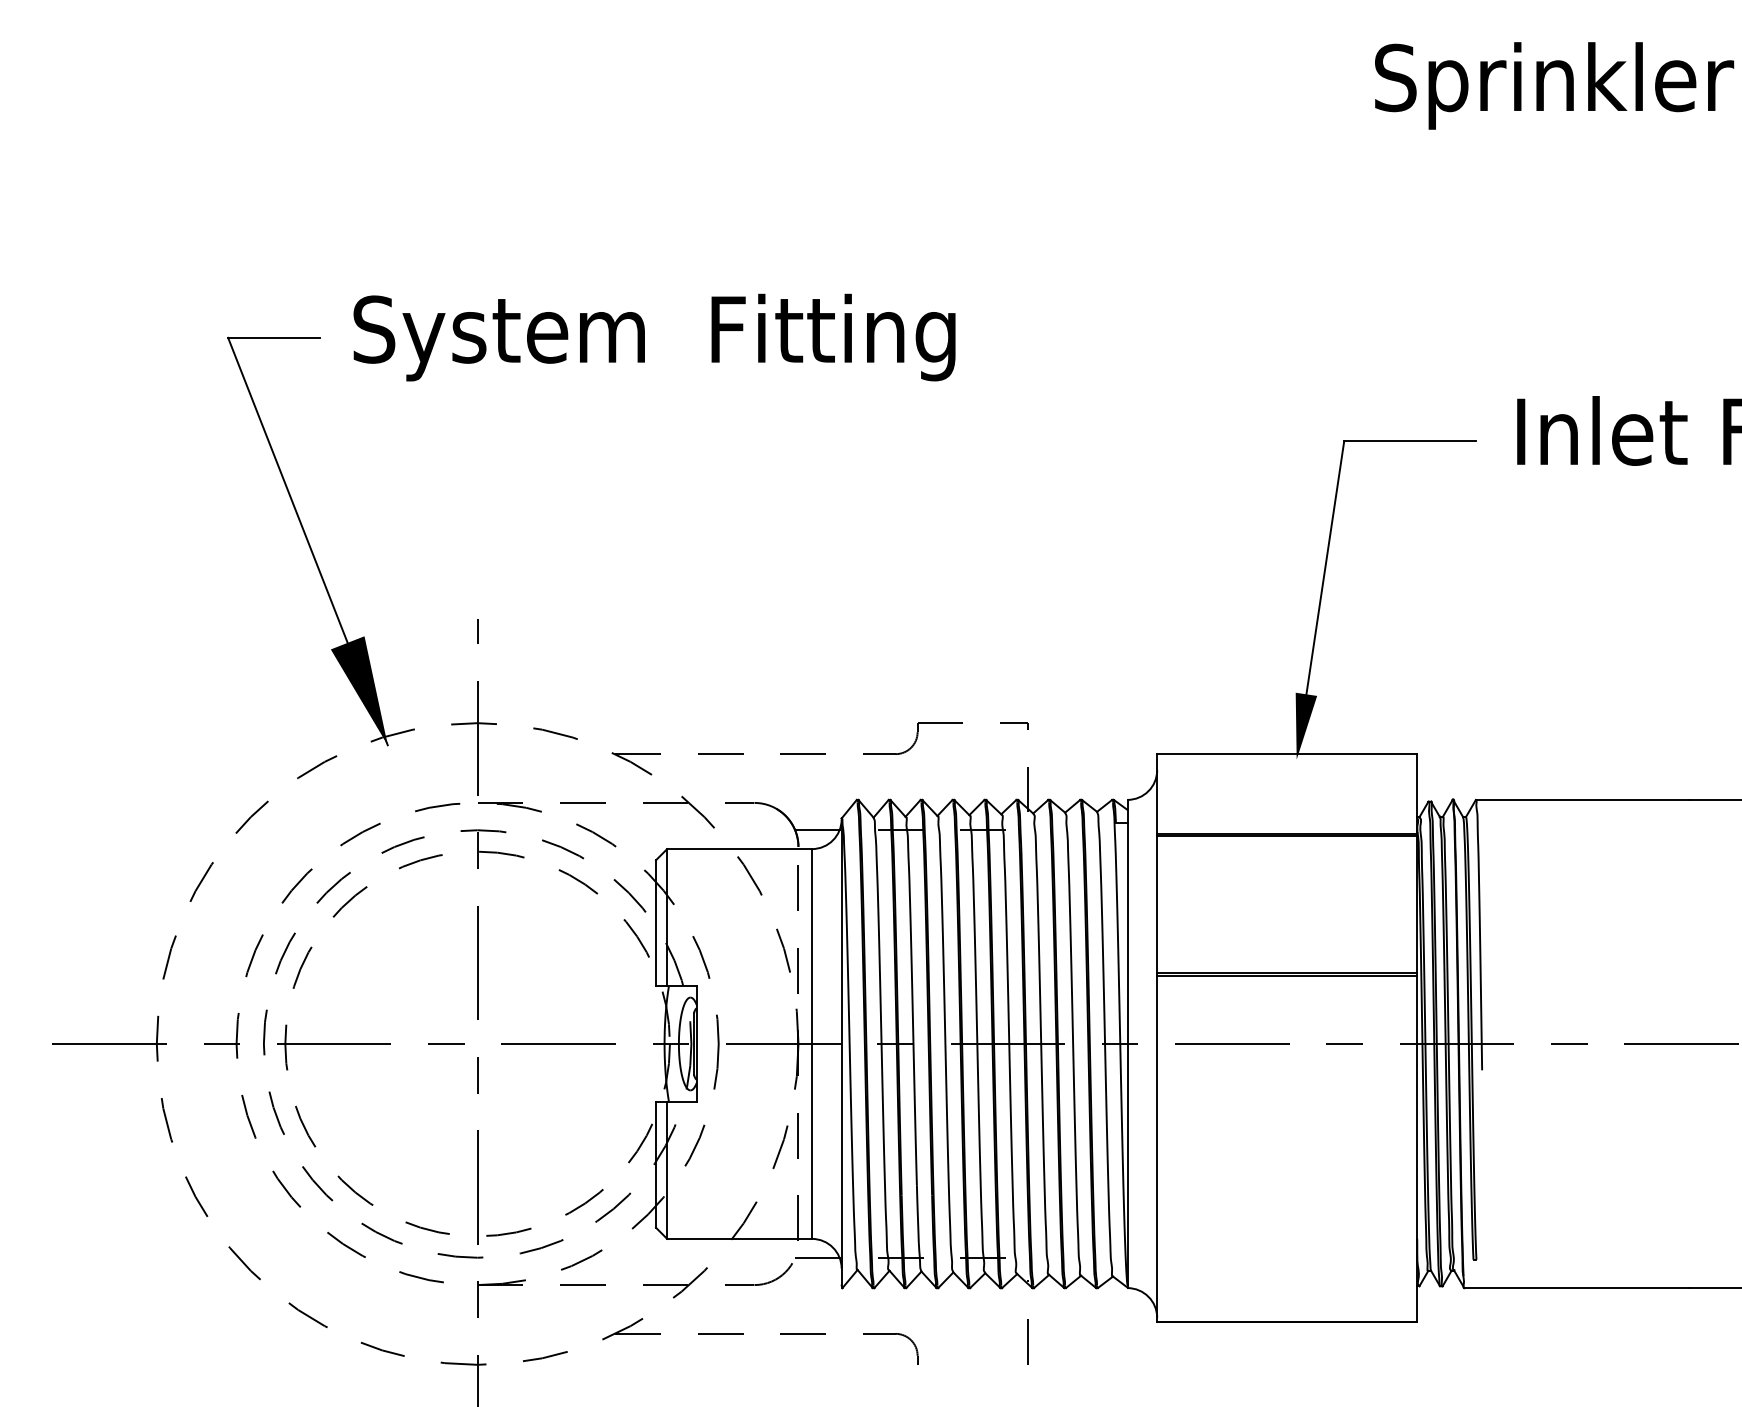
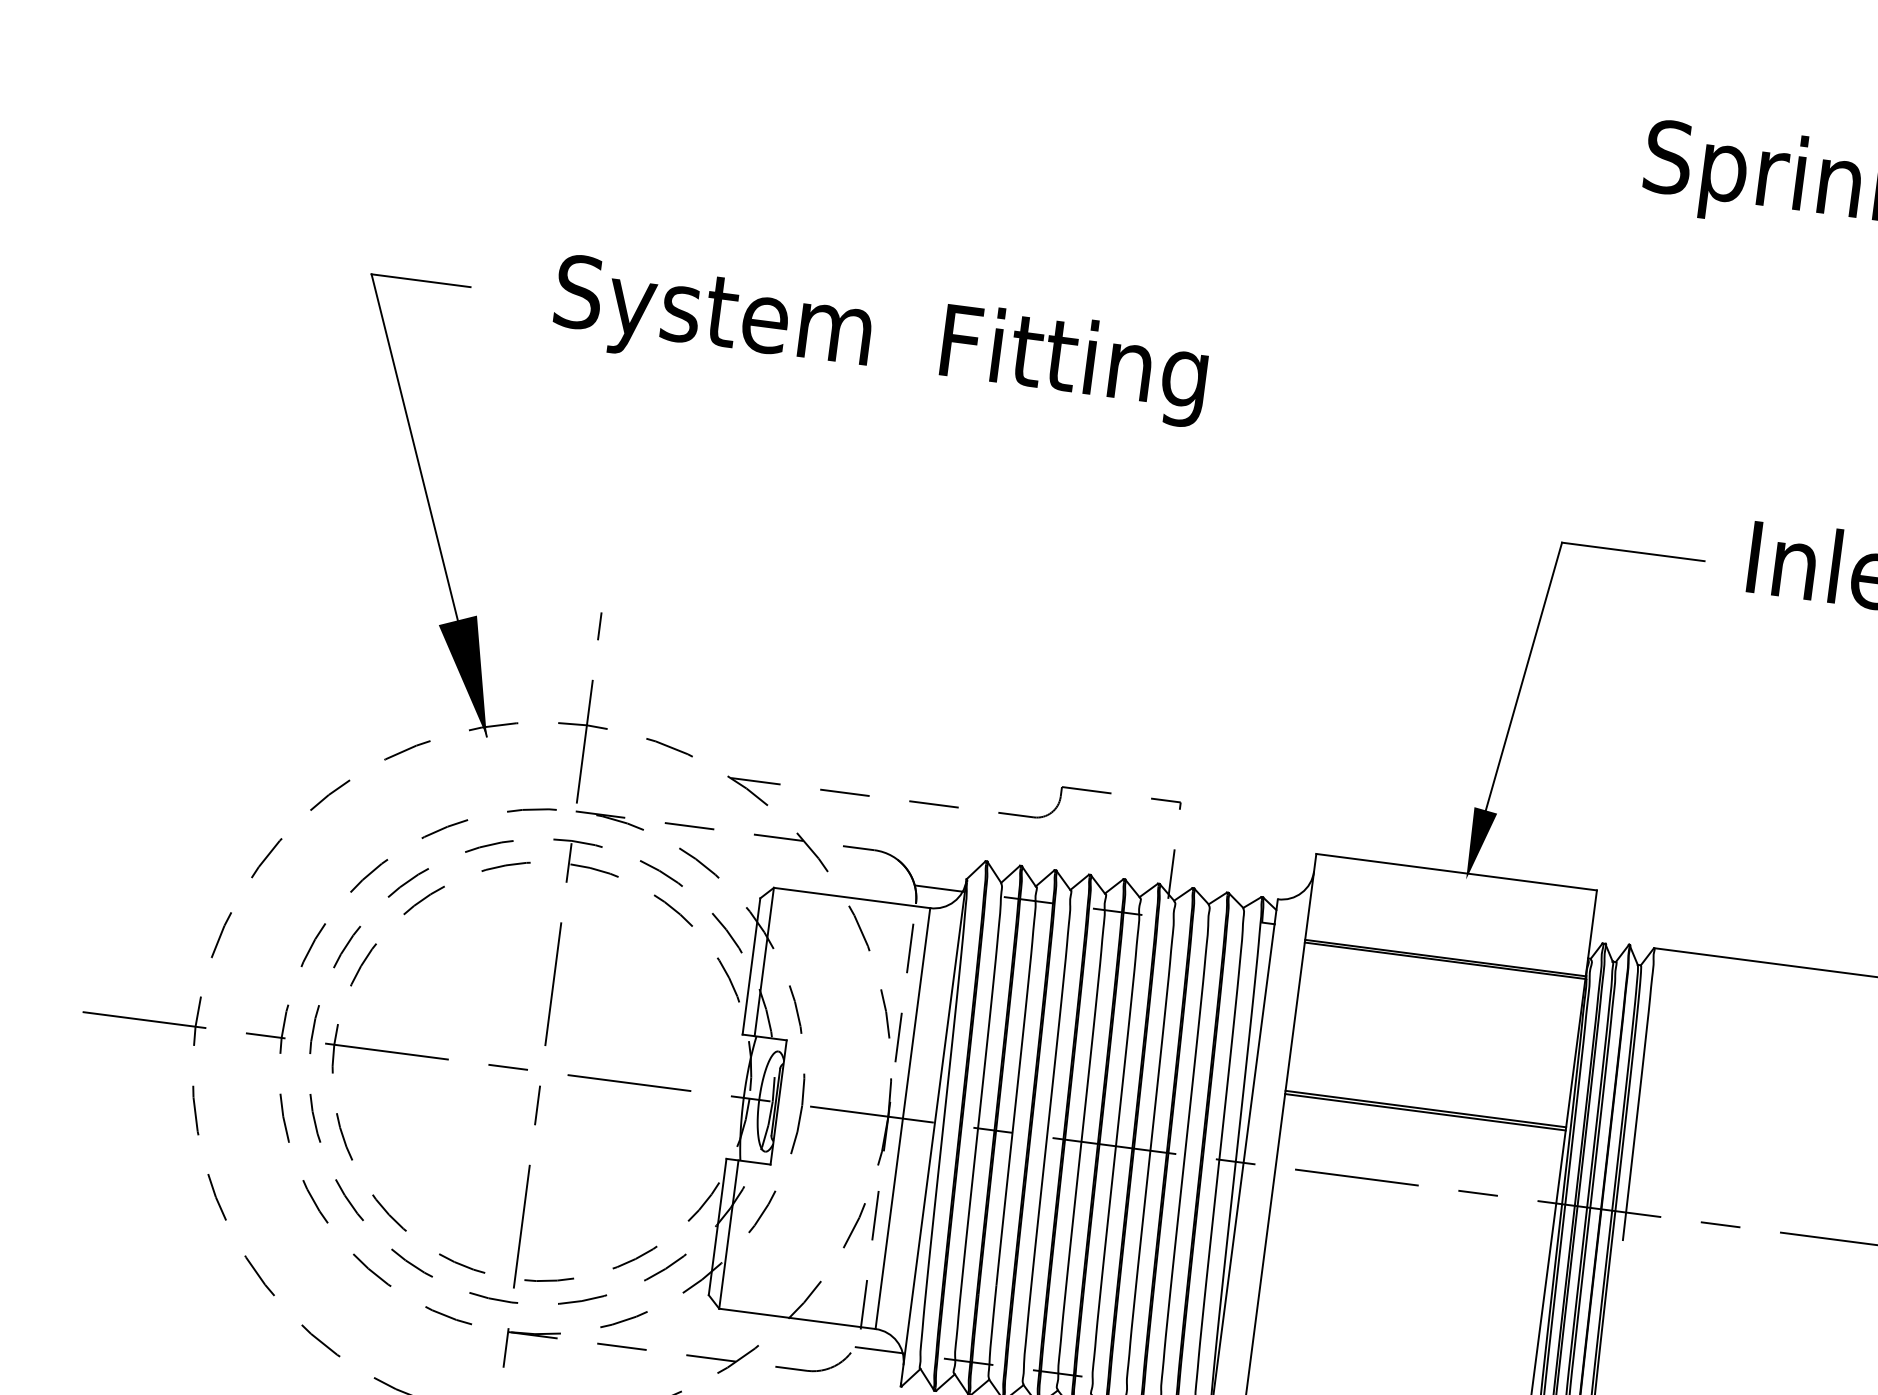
text: (654, 337) -> (880, 340), moved

